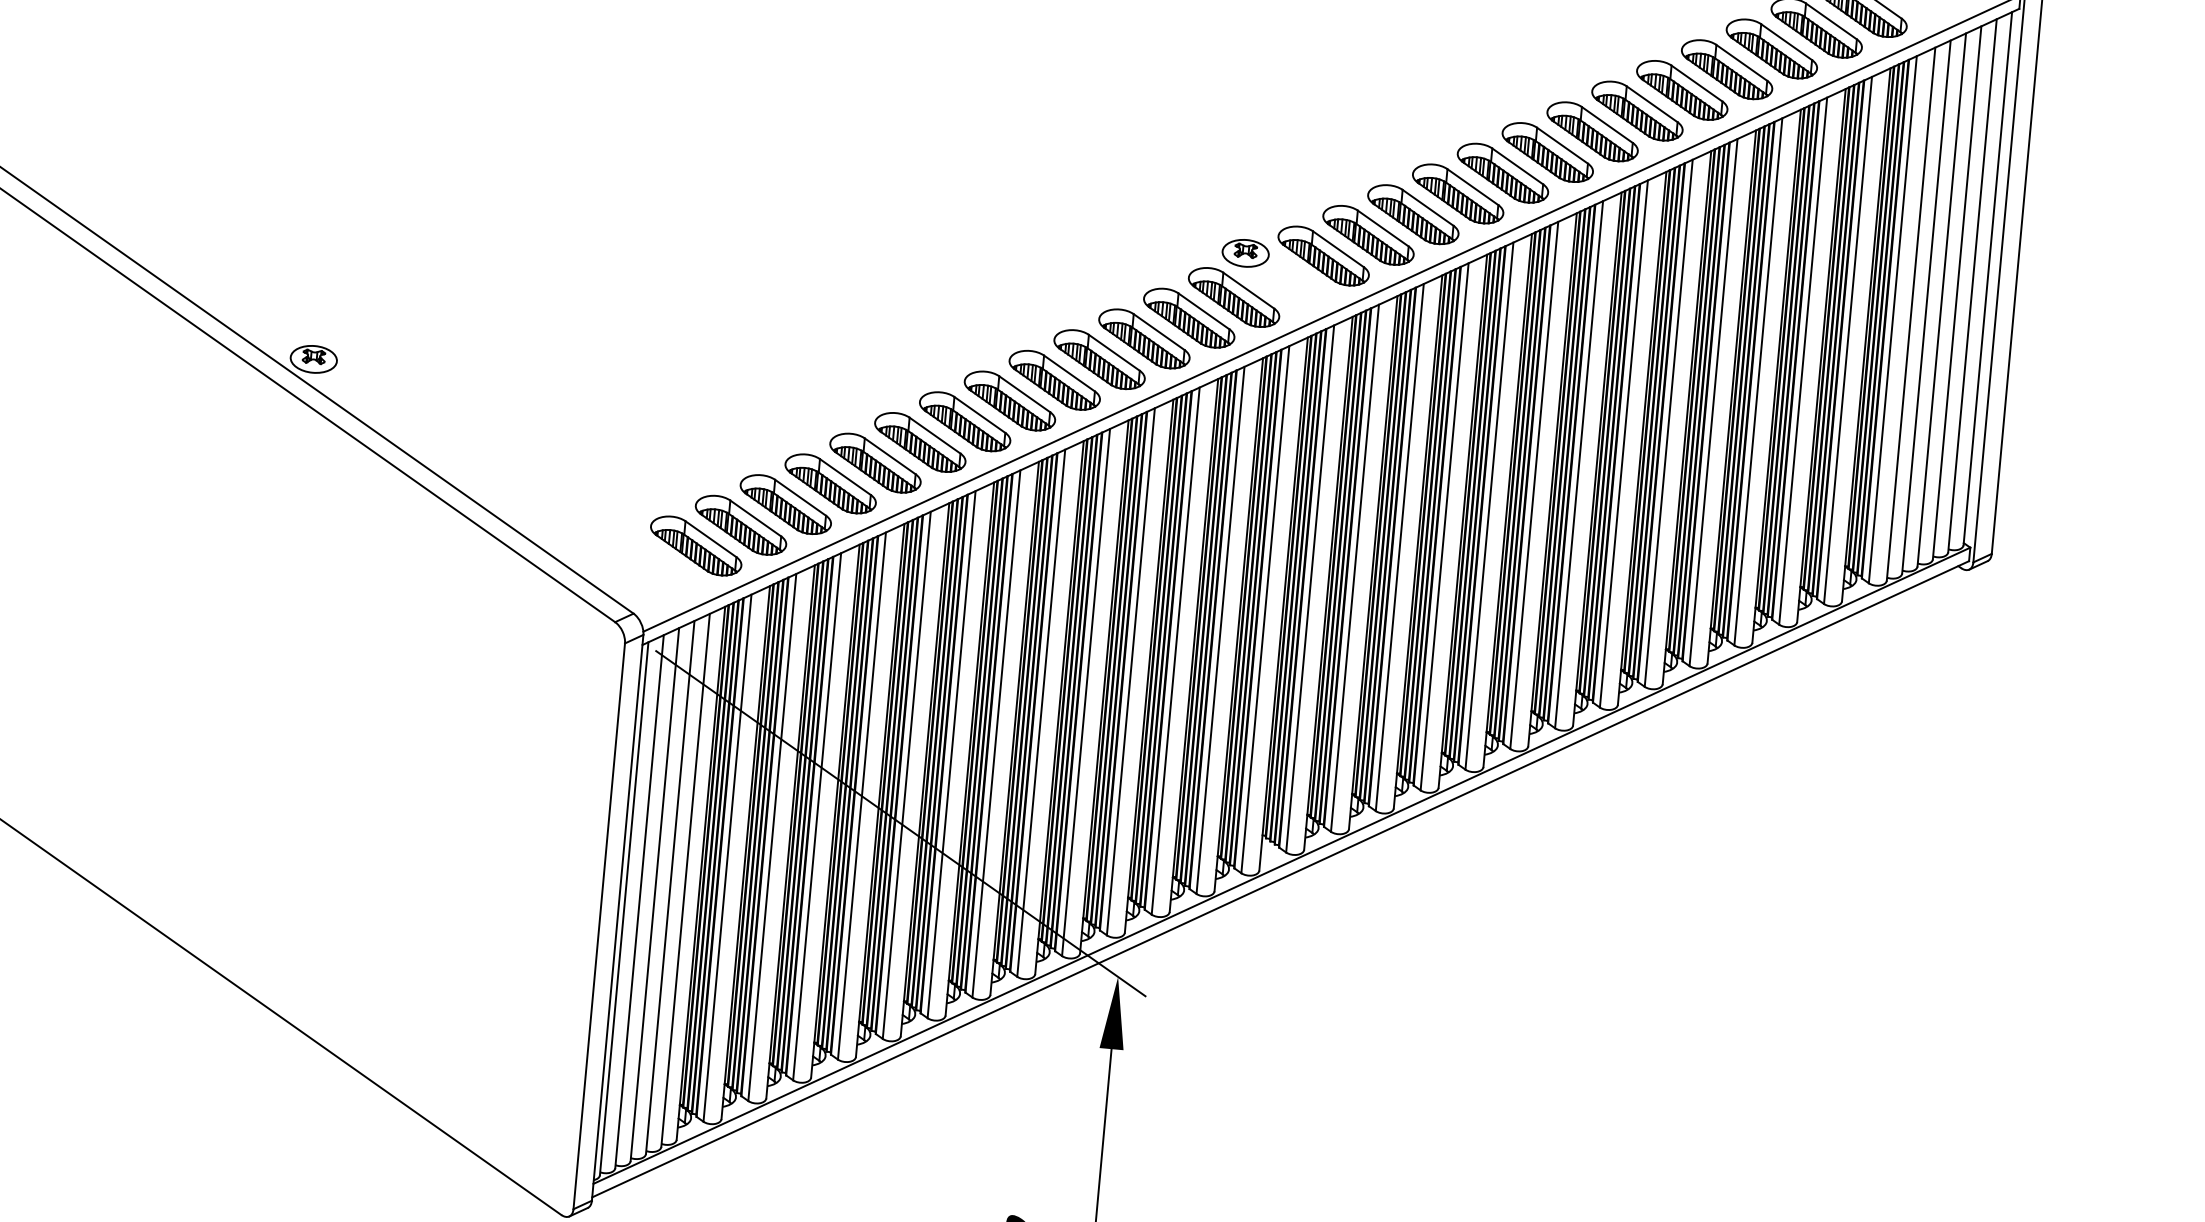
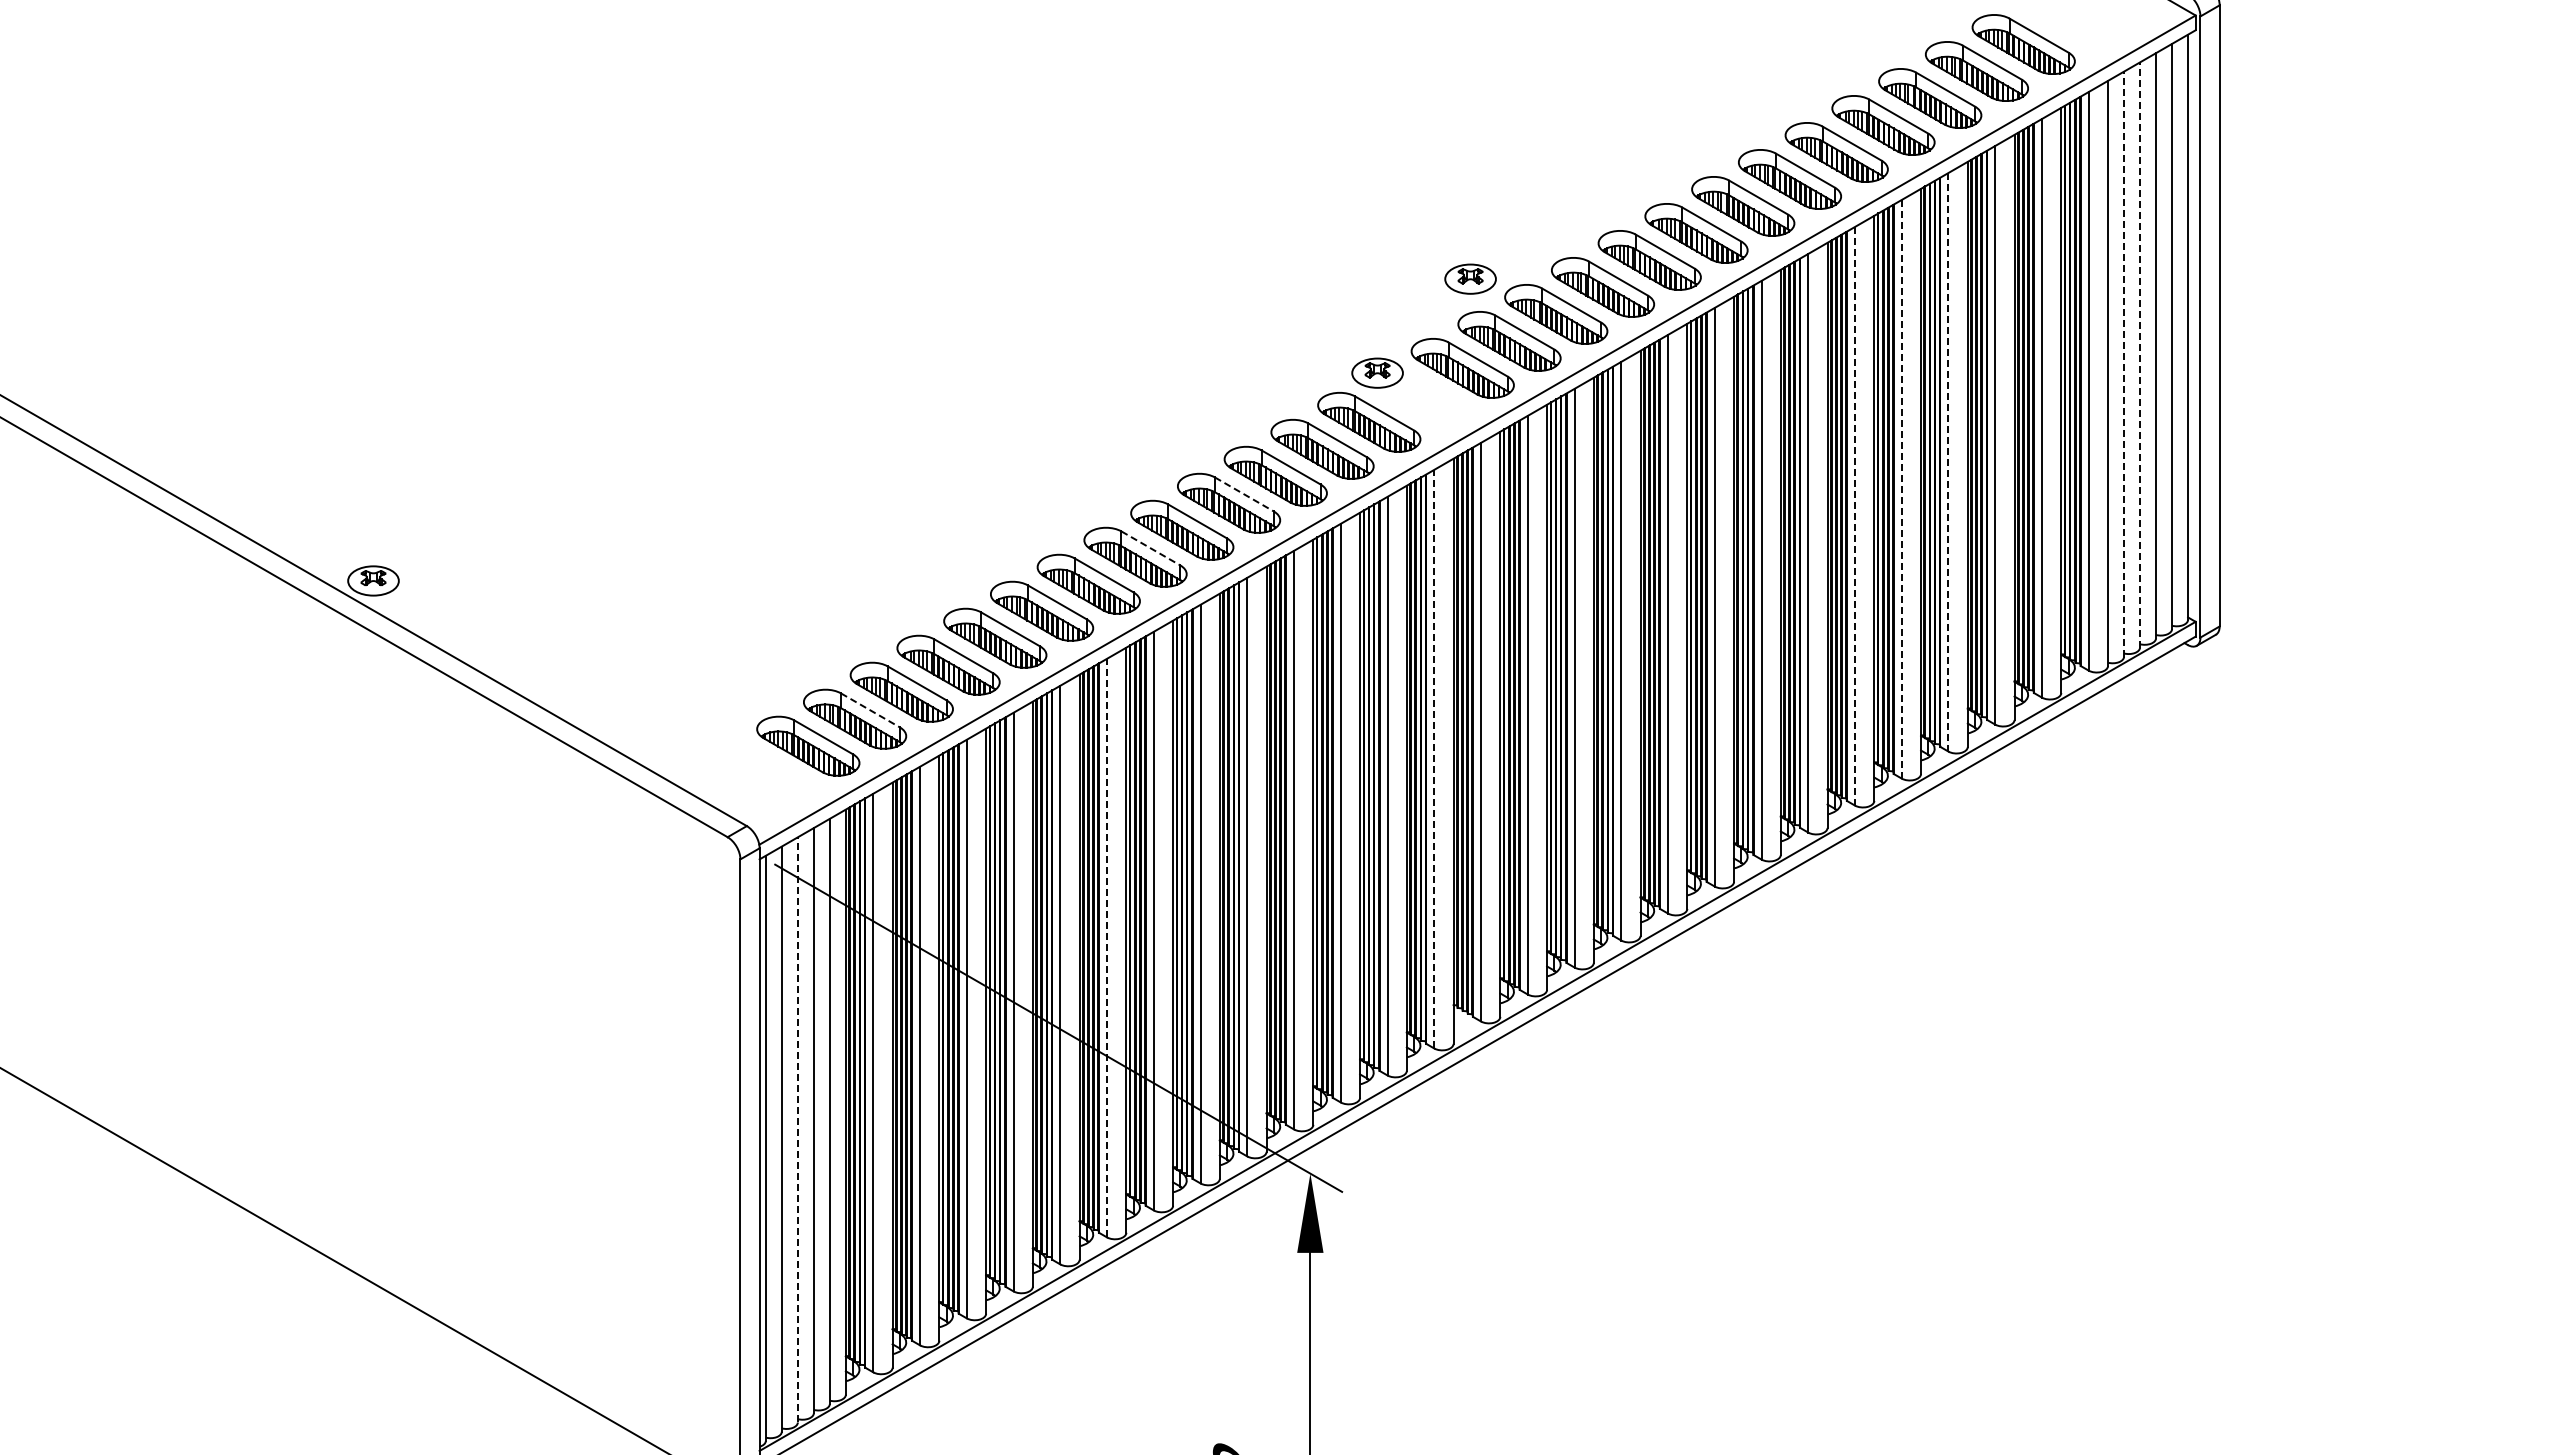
part: (1338, 174) -> (1470, 278), added
line: (1942, 299) -> (2140, 354), solid -> dashed
line: (1926, 307) -> (2124, 364), solid -> dashed
line: (1114, 352) -> (1244, 494), solid -> dashed
line: (1758, 381) -> (1948, 461), solid -> dashed
line: (1025, 394) -> (1151, 548), solid -> dashed
line: (1713, 401) -> (1901, 488), solid -> dashed
line: (1668, 422) -> (1854, 515), solid -> dashed
line: (755, 518) -> (870, 710), solid -> dashed
line: (1265, 609) -> (1434, 758), solid -> dashed
line: (952, 754) -> (1107, 947), solid -> dashed
line: (654, 894) -> (797, 1129), solid -> dashed

